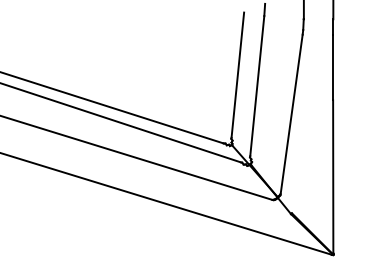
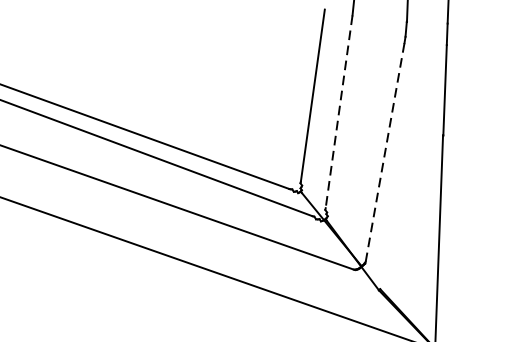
line: (257, 86) -> (339, 112), solid -> dashed
line: (291, 114) -> (384, 152), solid -> dashed

